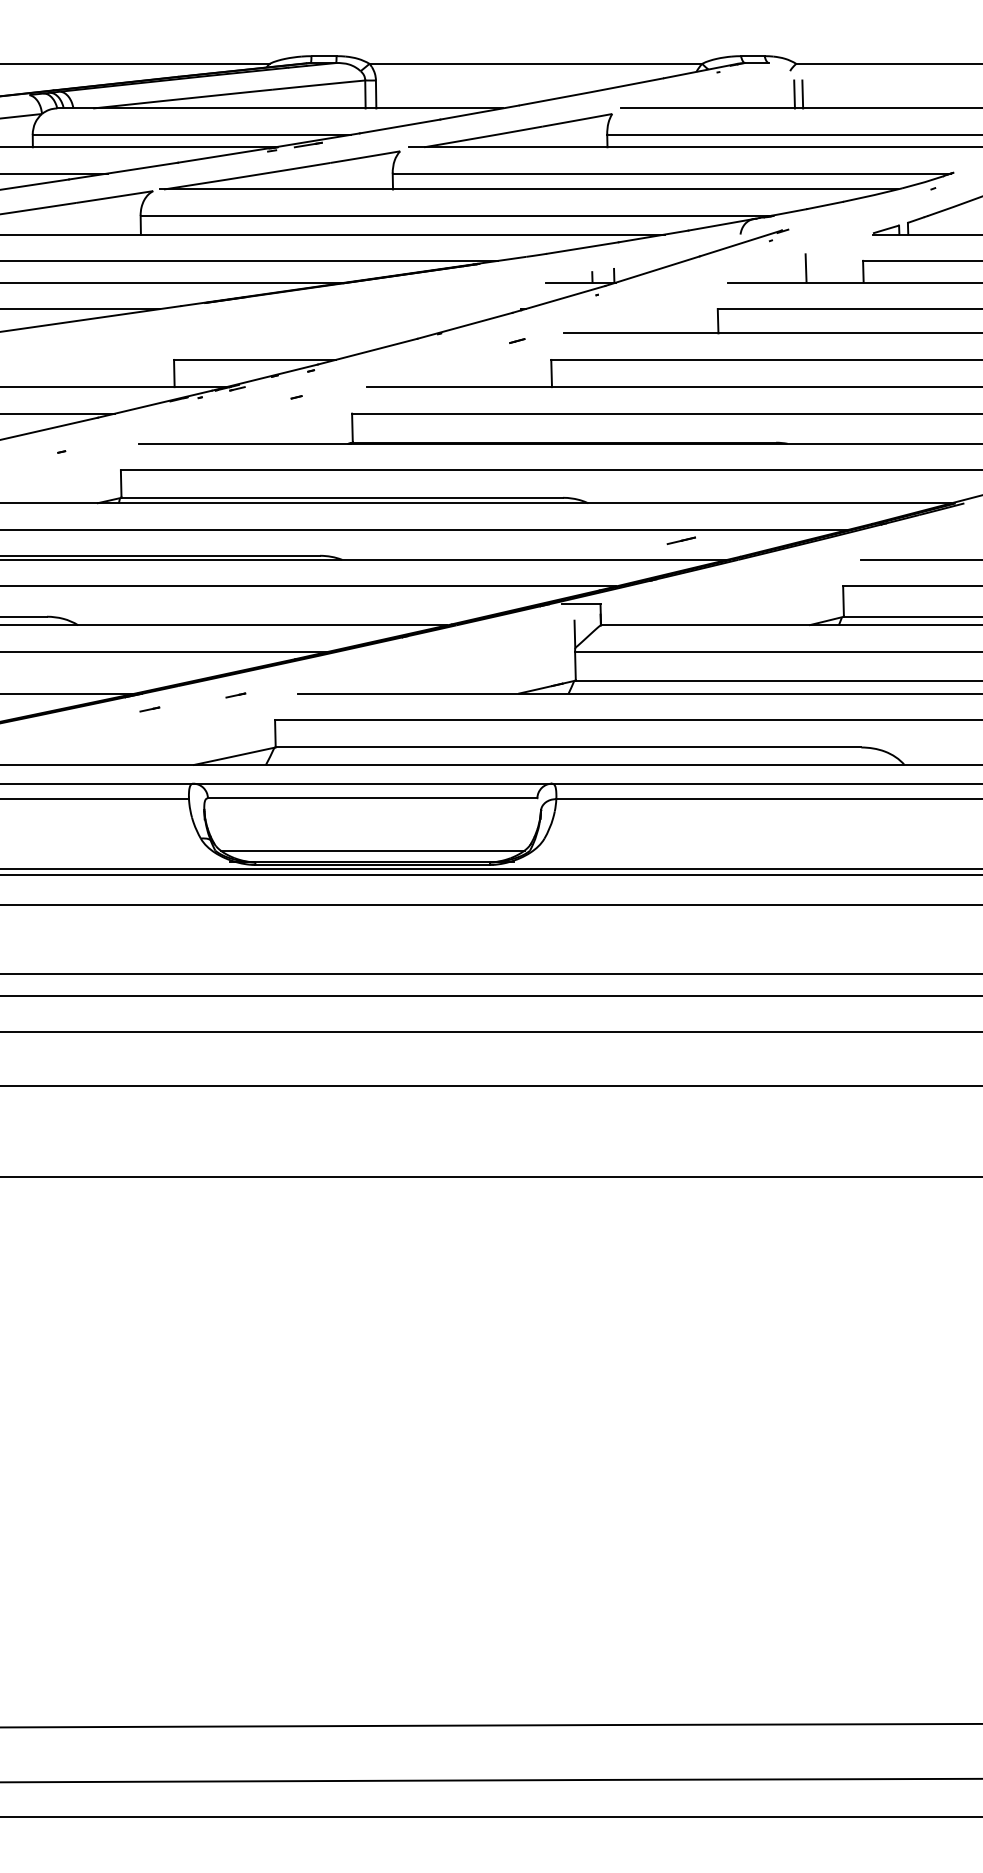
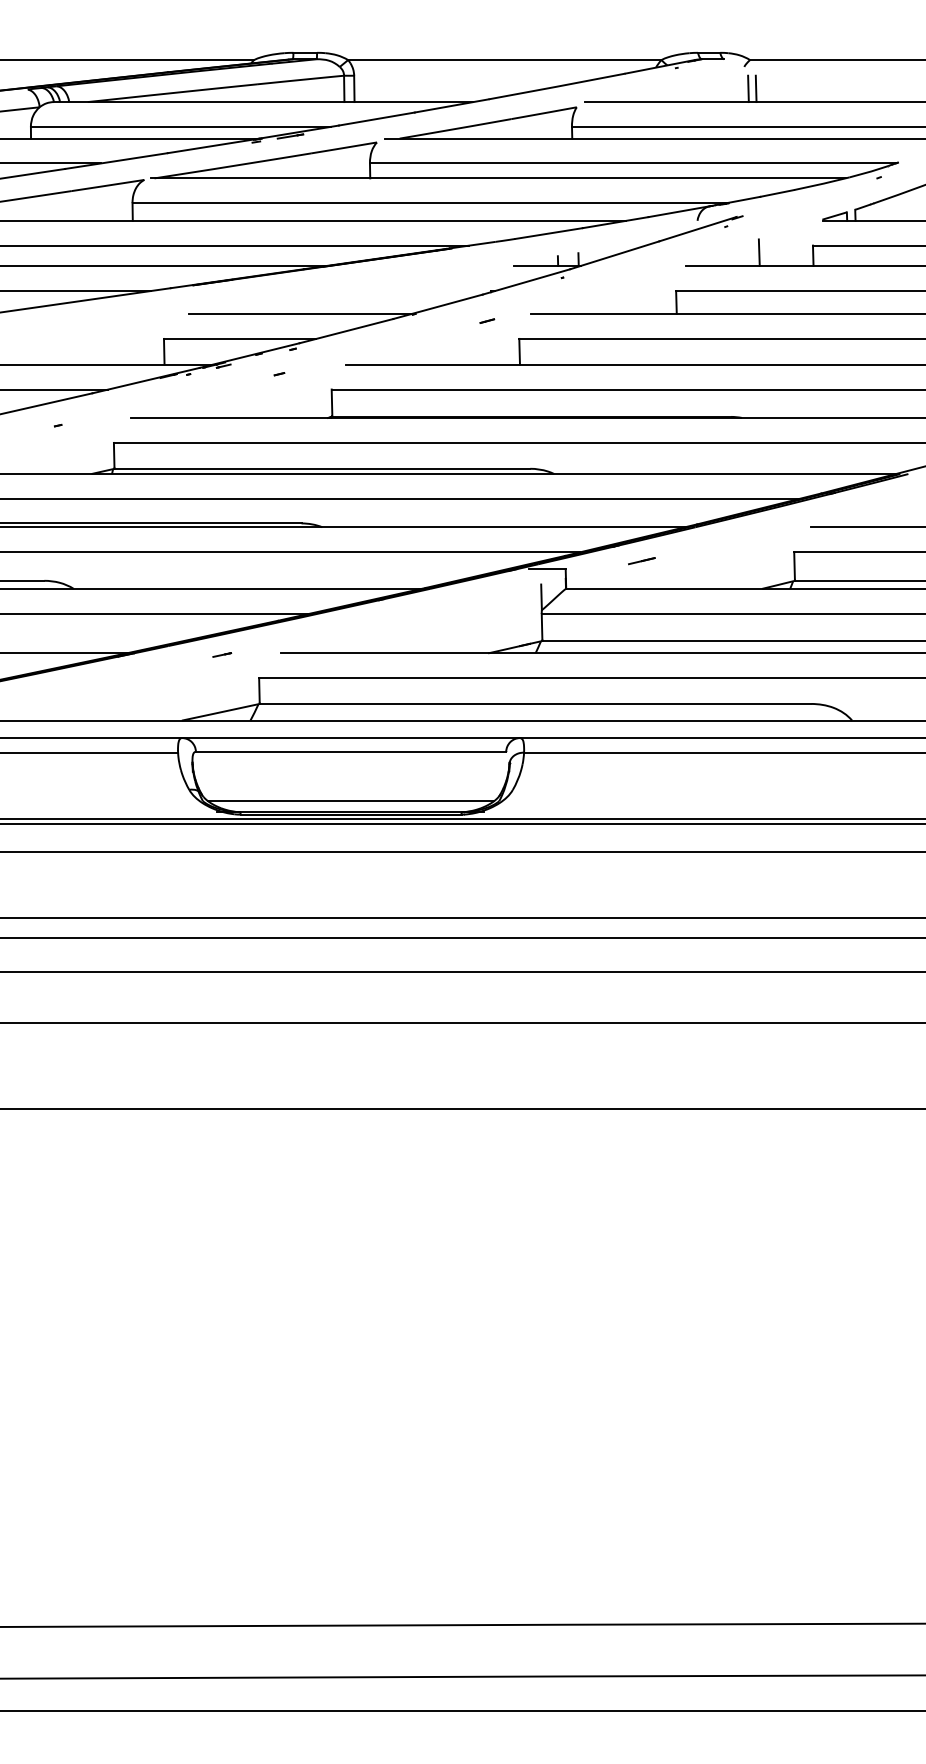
line: (318, 333) -> (300, 314), added
line: (680, 540) -> (641, 560), moved
line: (149, 709) -> (140, 668), removed

